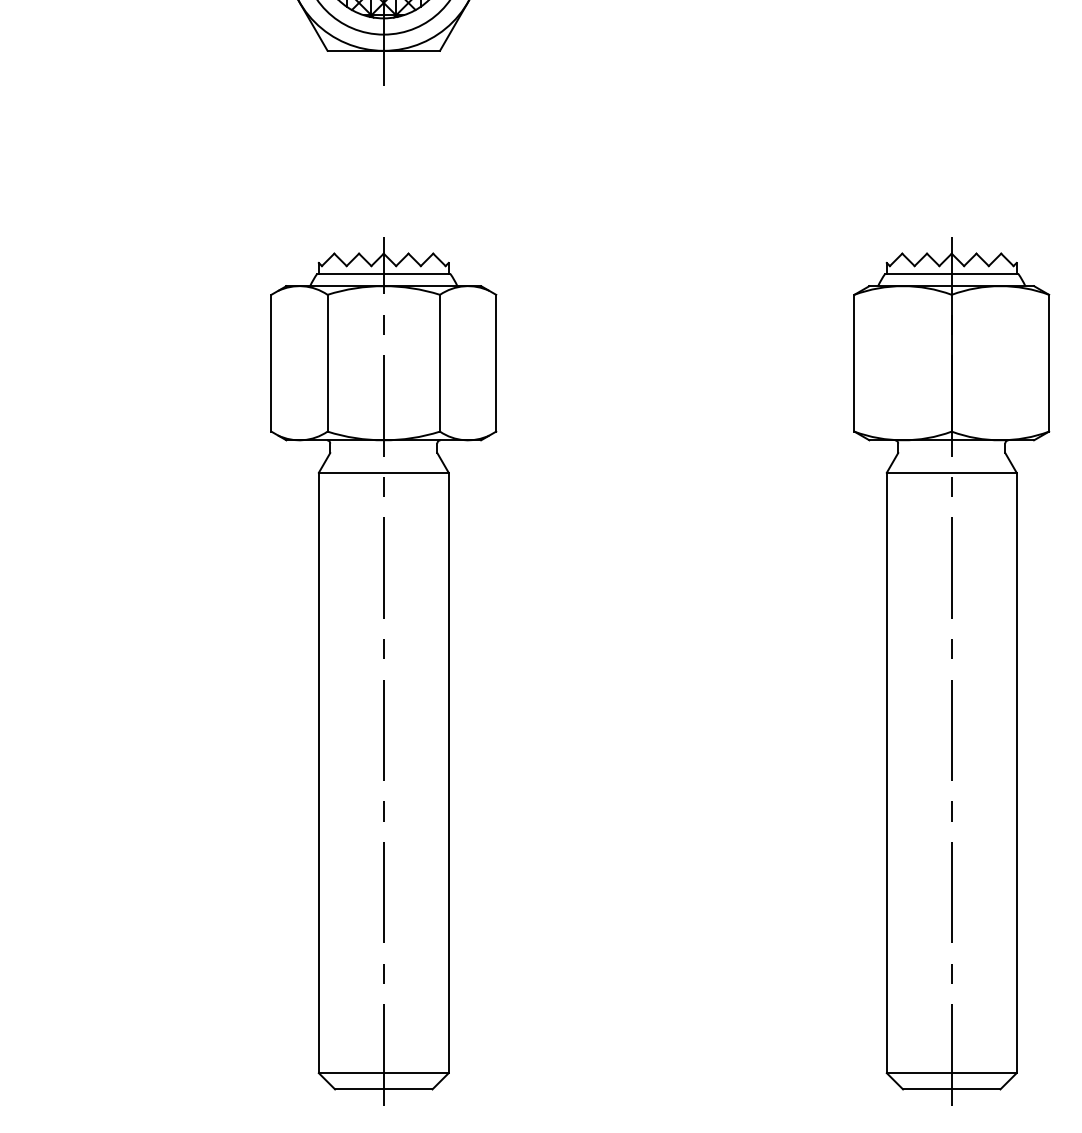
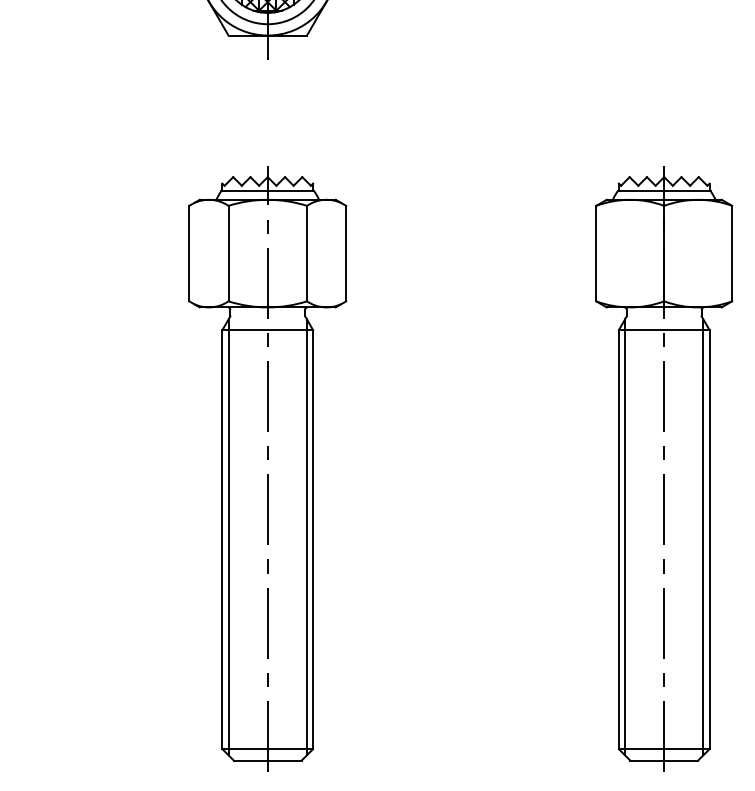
line: (327, 769) -> (228, 537), added
line: (439, 769) -> (306, 537), added
line: (896, 769) -> (625, 537), added
line: (1008, 769) -> (703, 537), added

